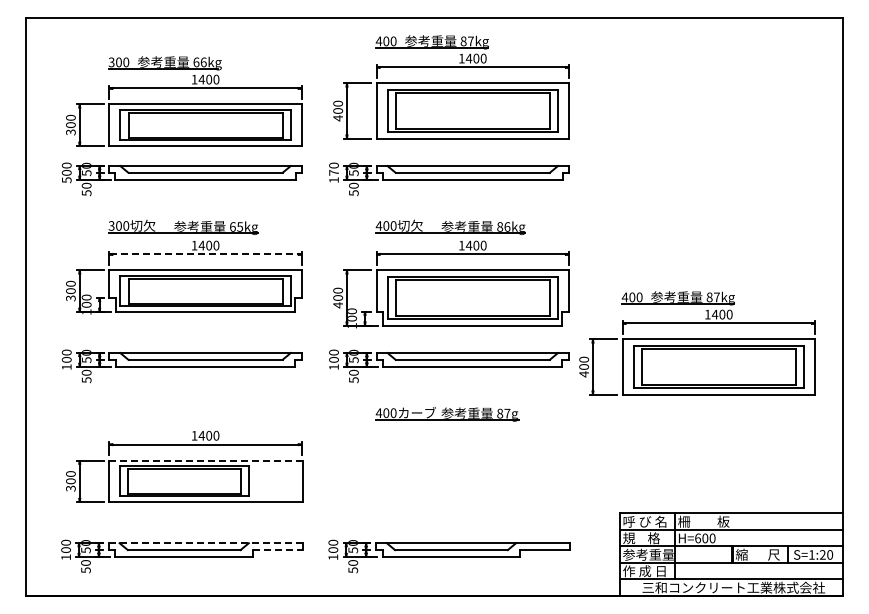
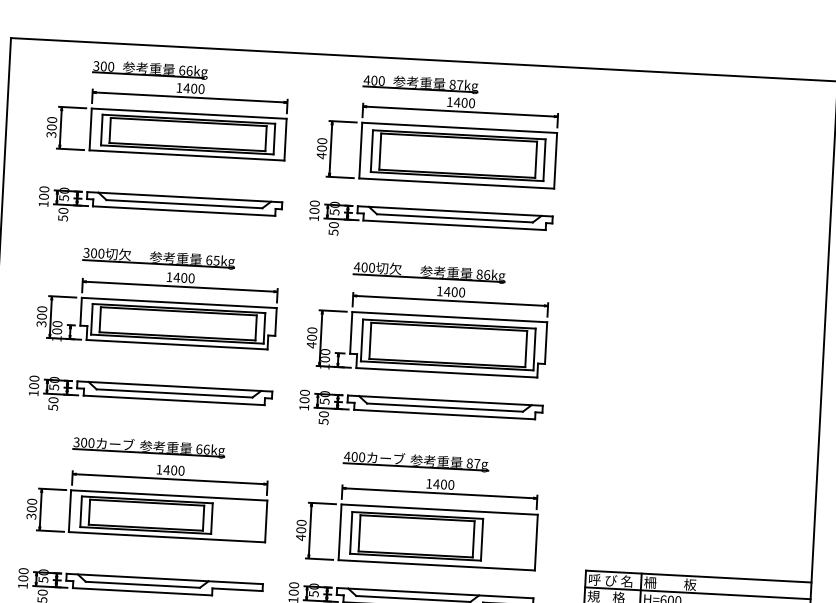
part: (184, 101) -> (168, 109), moved
text: (333, 172) -> (313, 210), 170 -> 100
text: (66, 180) -> (43, 204), 500 -> 100
line: (205, 254) -> (180, 286), dashed -> solid
part: (697, 343) -> (673, 402), removed
part: (183, 414) -> (149, 447), added
line: (205, 460) -> (169, 495), dashed -> solid
part: (451, 473) -> (417, 521), added
line: (205, 543) -> (164, 579), dashed -> solid
line: (277, 550) -> (237, 590), dashed -> solid

